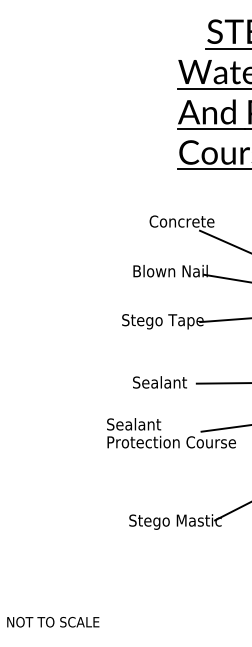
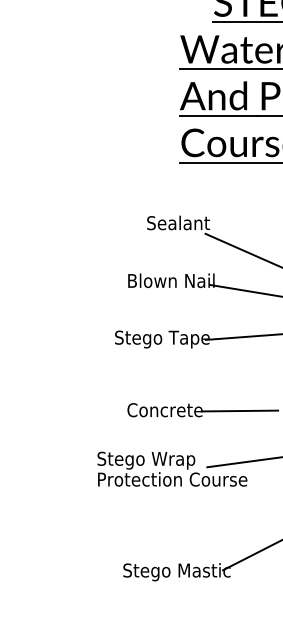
text: (181, 221) -> (184, 223), Concrete -> Sealant
text: (164, 382) -> (164, 410), Sealant -> Concrete
text: (153, 425) -> (151, 460), Sealant -> Stego Wrap

